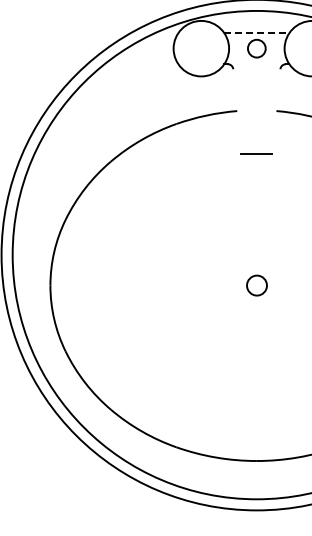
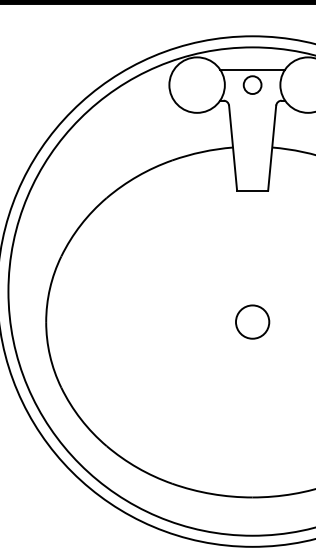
line: (256, 33) -> (252, 69), dashed -> solid
line: (237, 111) -> (233, 147), added
line: (276, 111) -> (272, 147), added
circle: (256, 285) -> (252, 321), size x1.67

